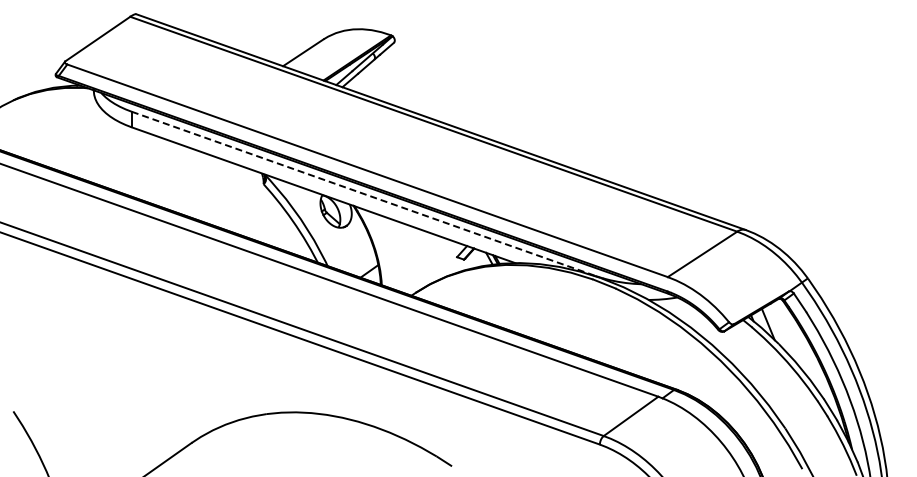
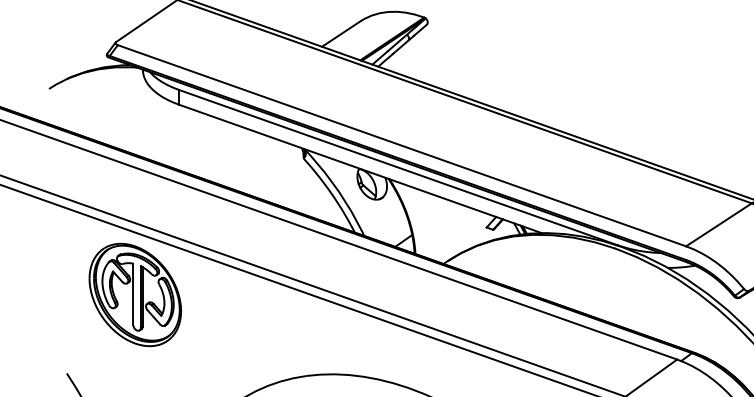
line: (364, 194) -> (399, 168), dashed -> solid
part: (85, 328) -> (135, 294), added

